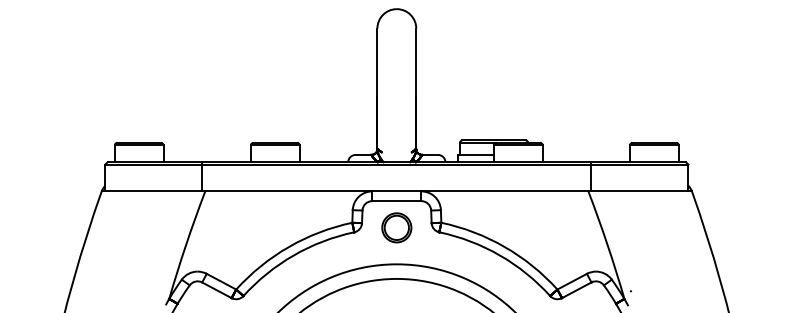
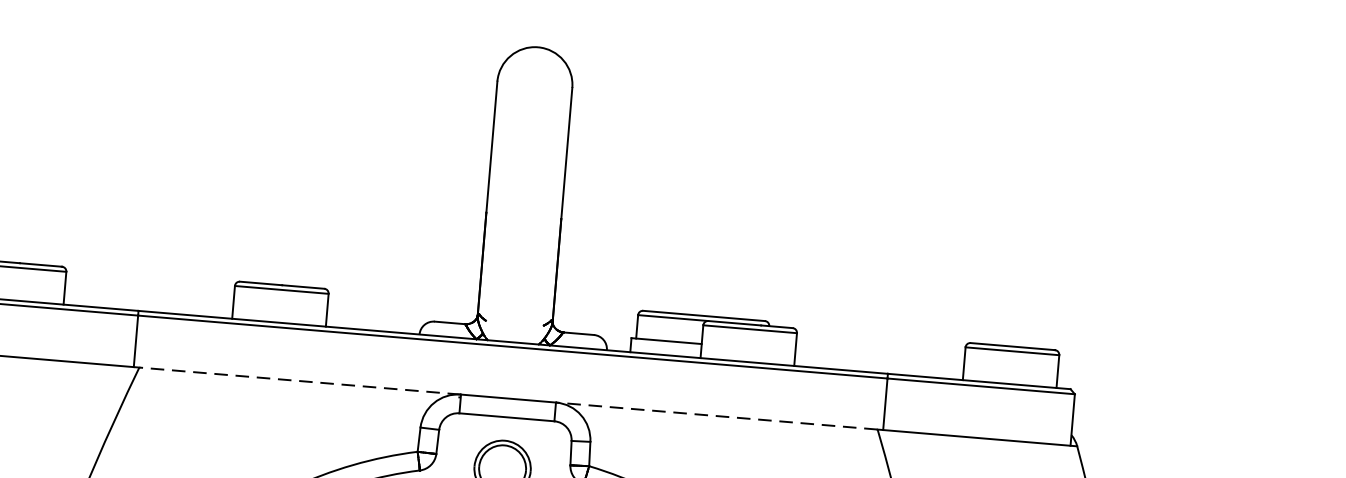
line: (288, 191) -> (299, 381), solid -> dashed
line: (504, 191) -> (715, 416), solid -> dashed

